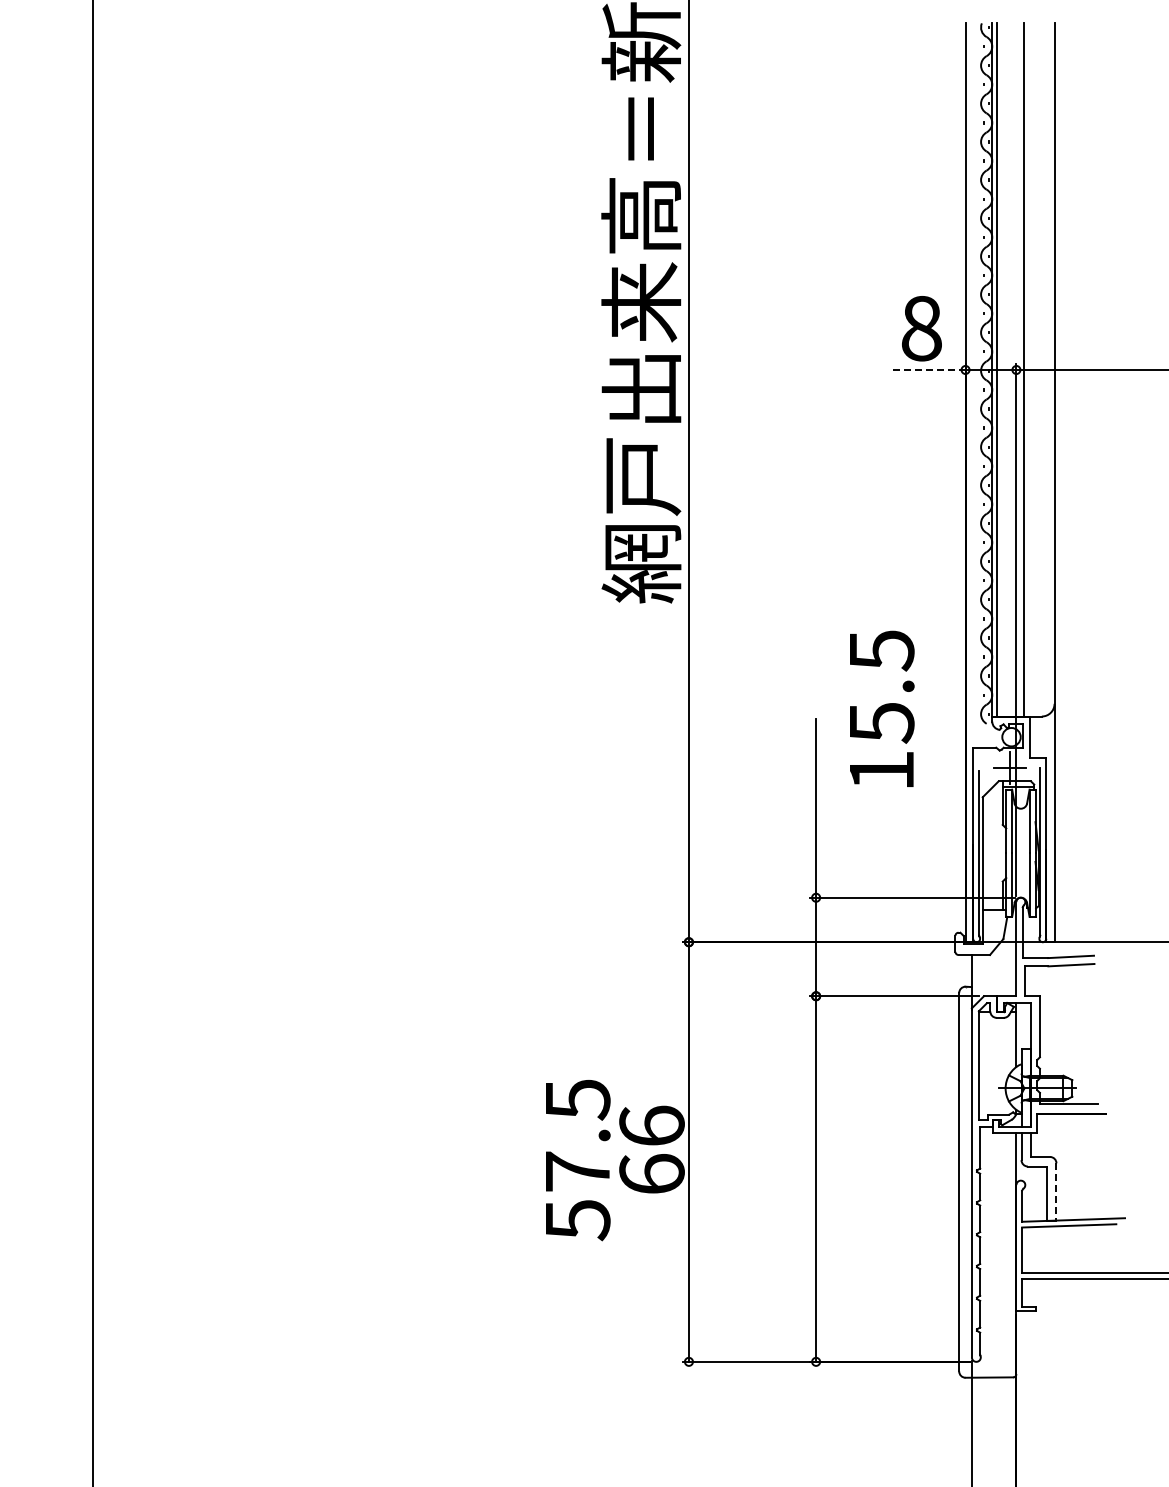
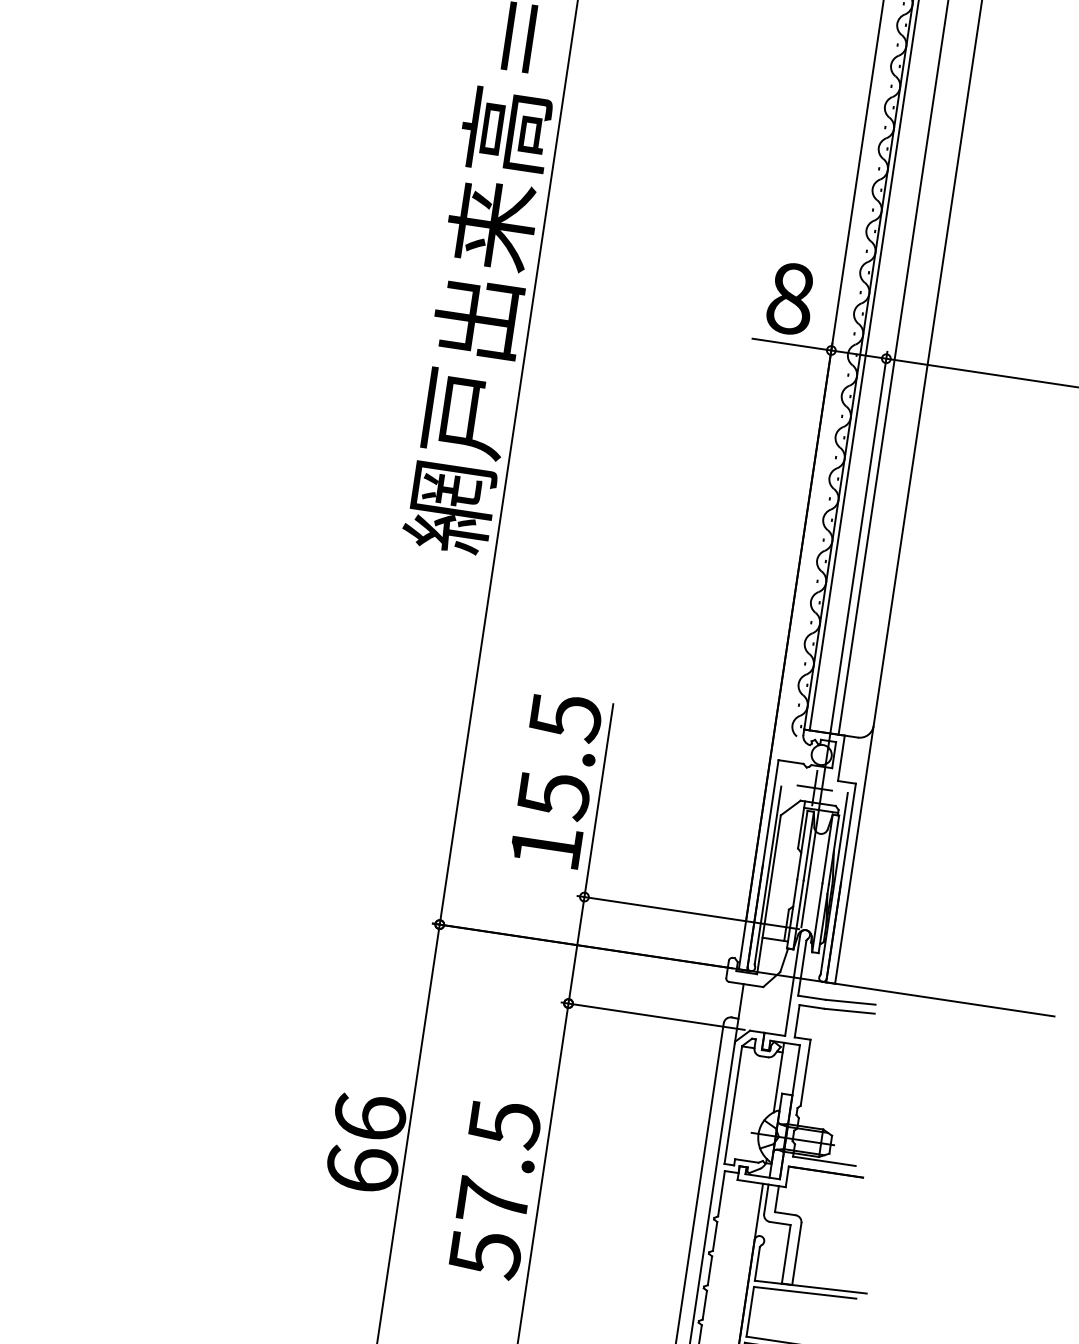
line: (928, 369) -> (791, 343), dashed -> solid
text: (882, 708) -> (557, 779), moved
text: (578, 1160) -> (495, 1189), moved
line: (1056, 1191) -> (796, 1253), dashed -> solid

